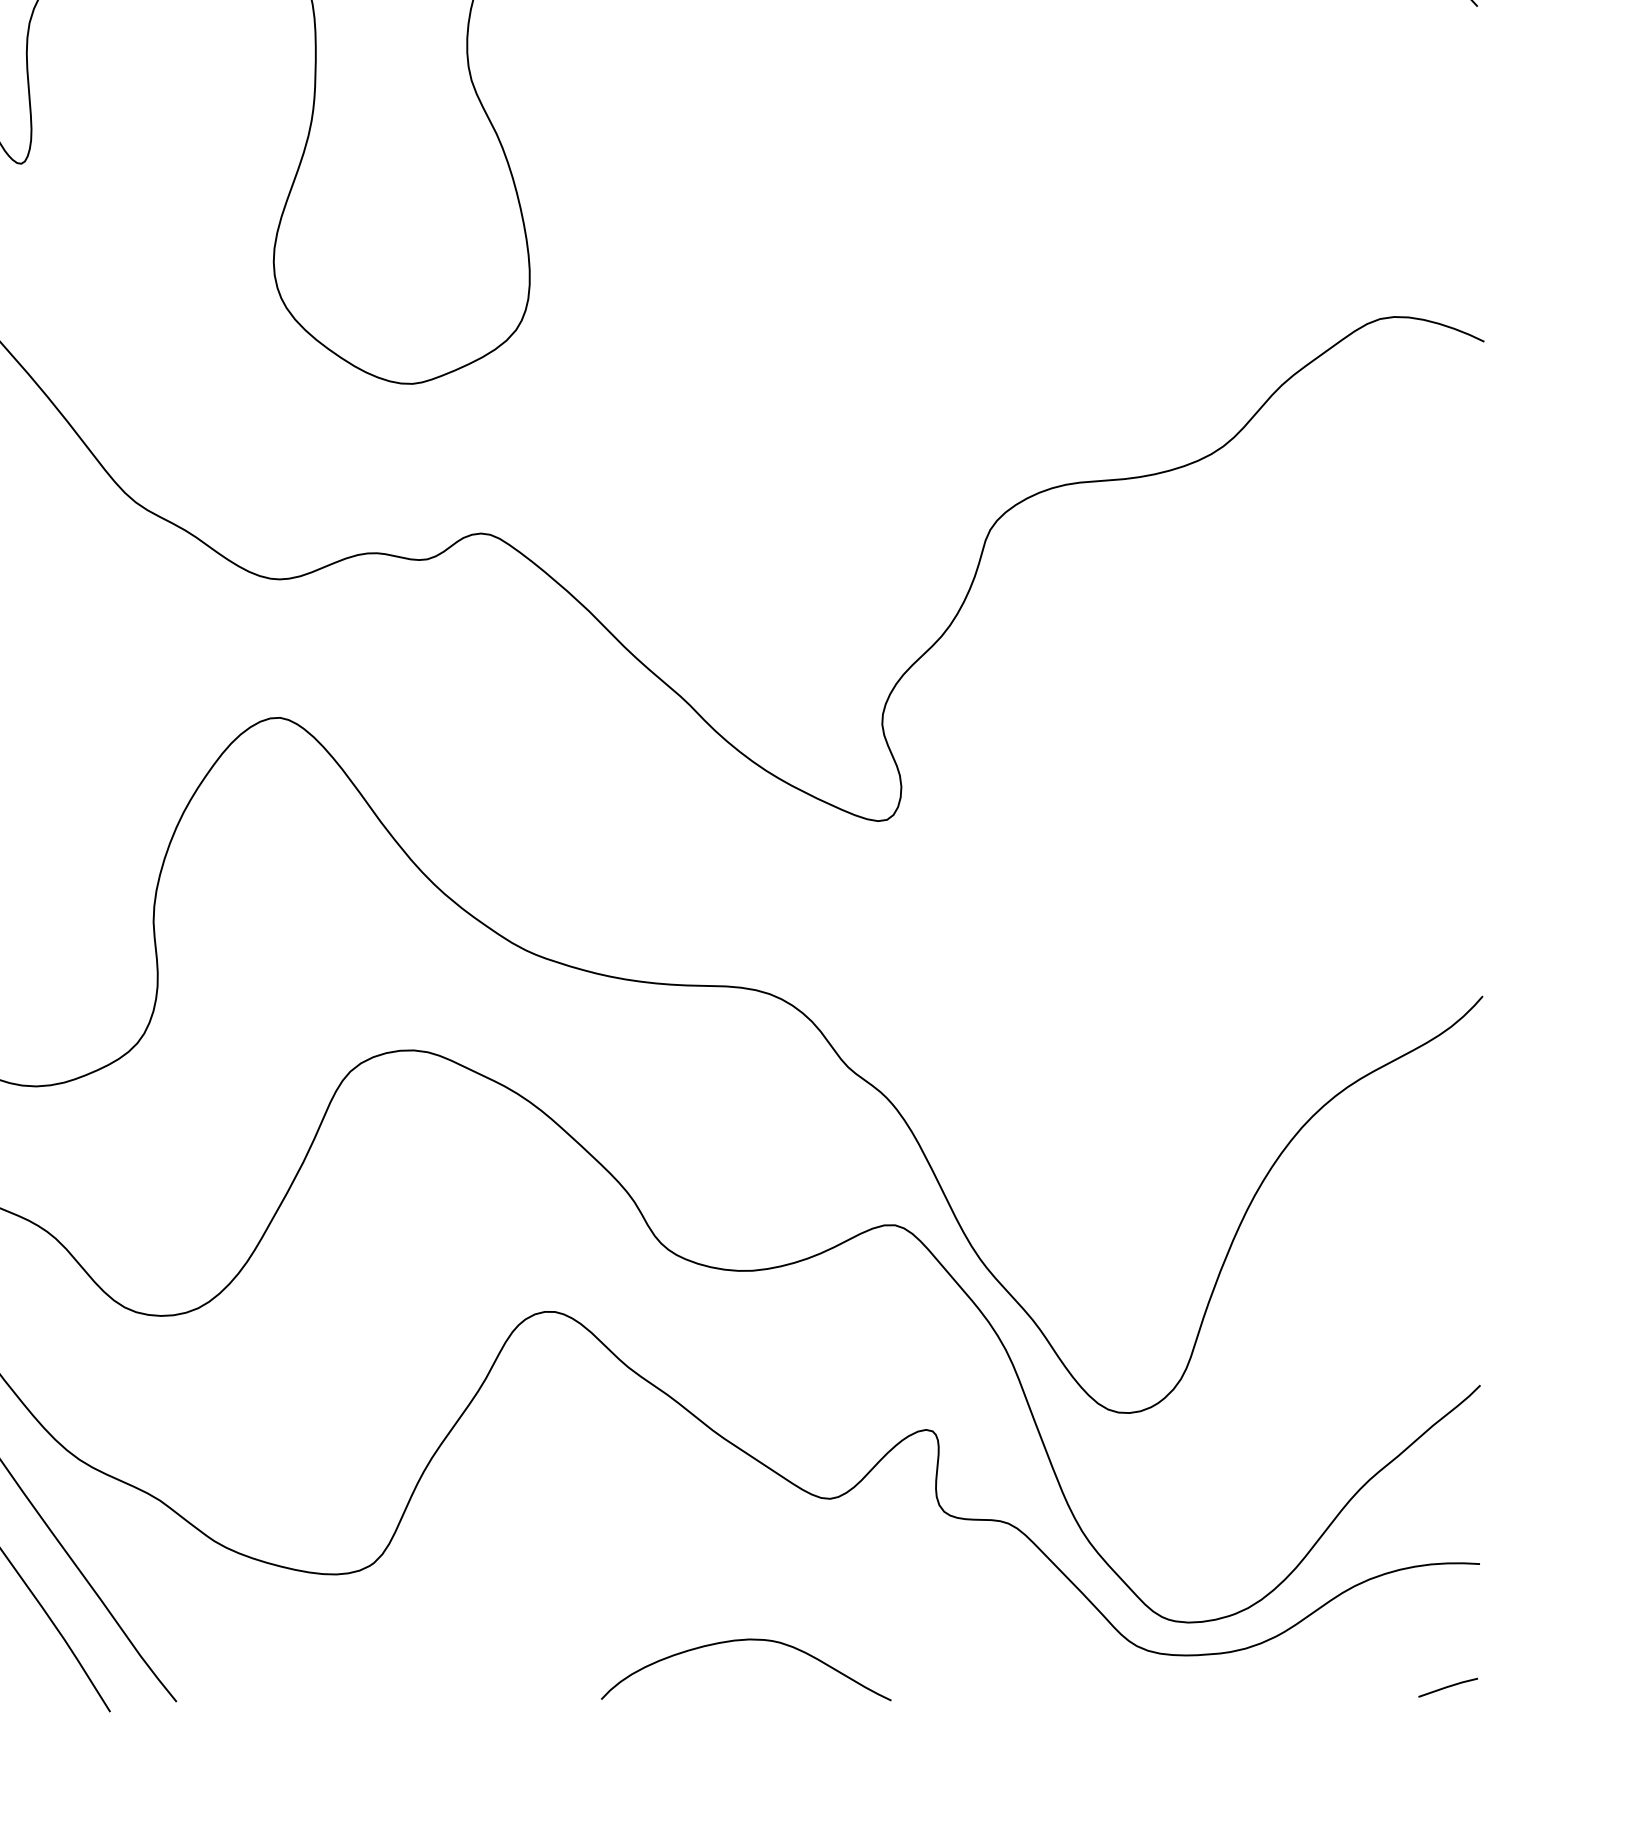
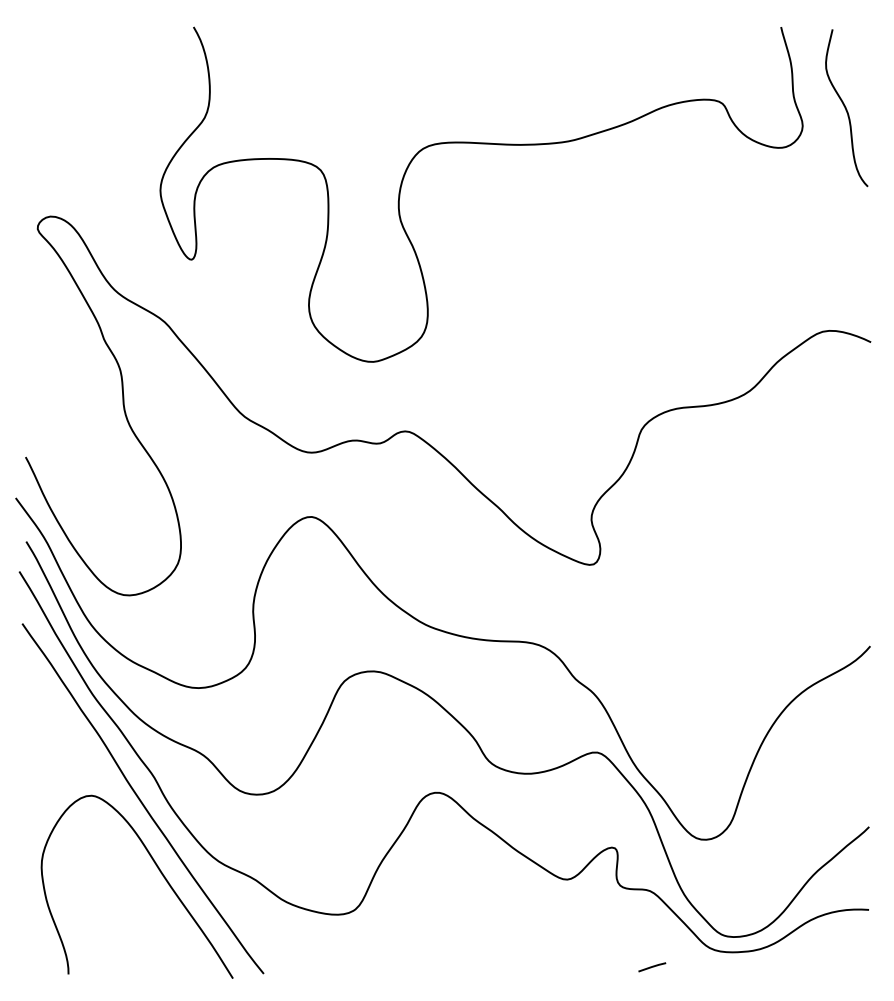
curve: (742, 1642) -> (526, 946), removed
line: (1448, 1688) -> (652, 967), moved

